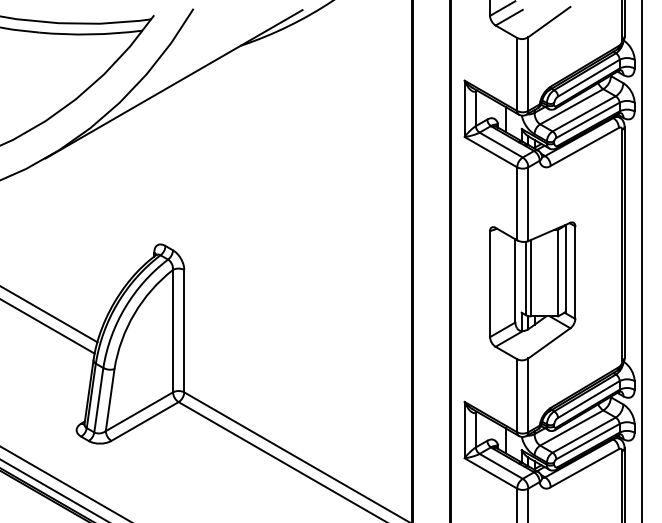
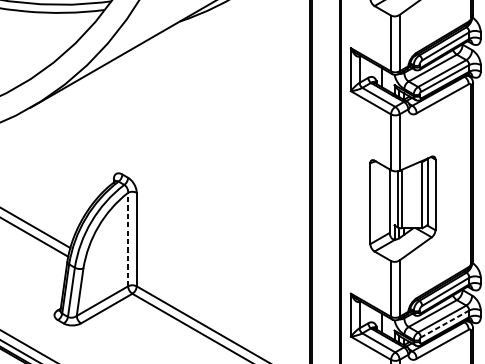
line: (173, 330) -> (128, 239), solid -> dashed
line: (587, 441) -> (444, 323), solid -> dashed

